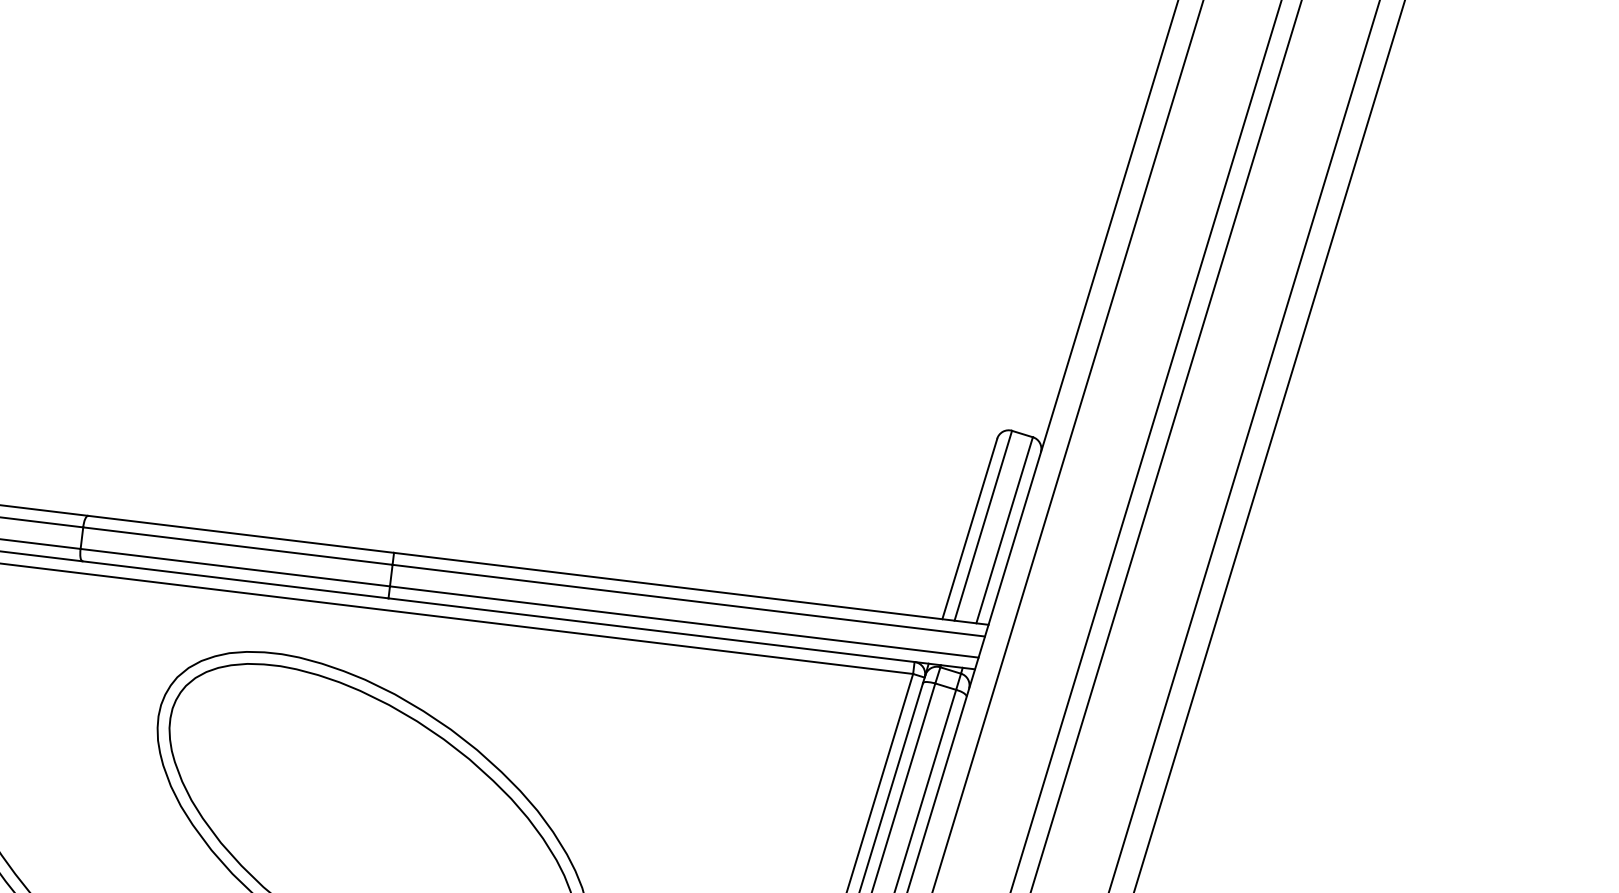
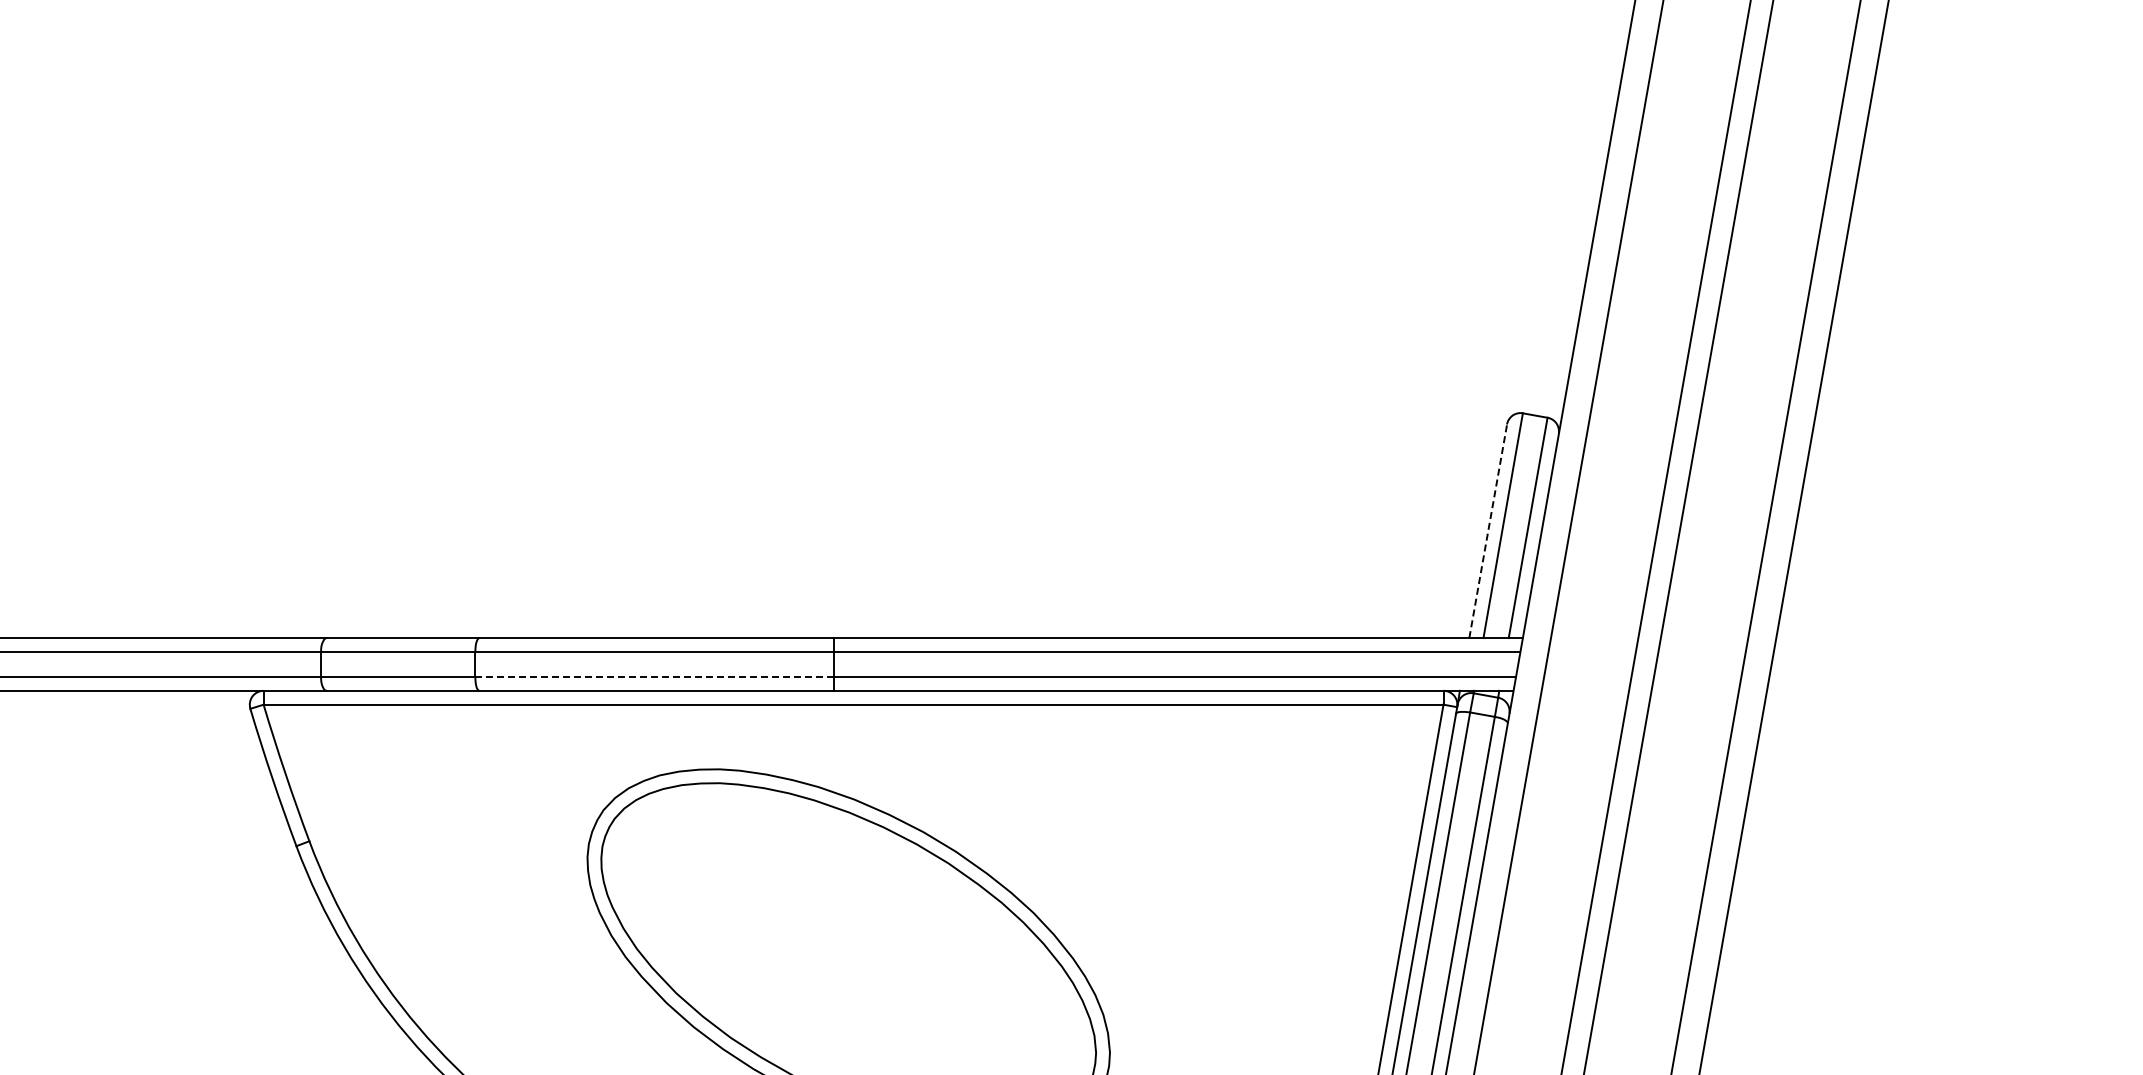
line: (970, 528) -> (1488, 530), solid -> dashed
line: (236, 567) -> (655, 676), solid -> dashed

